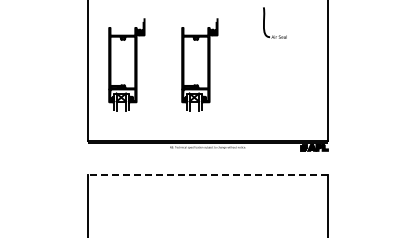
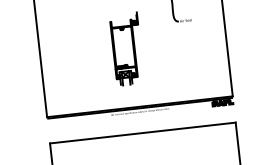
part: (126, 64) -> (70, 55), removed
line: (207, 174) -> (142, 132), dashed -> solid

